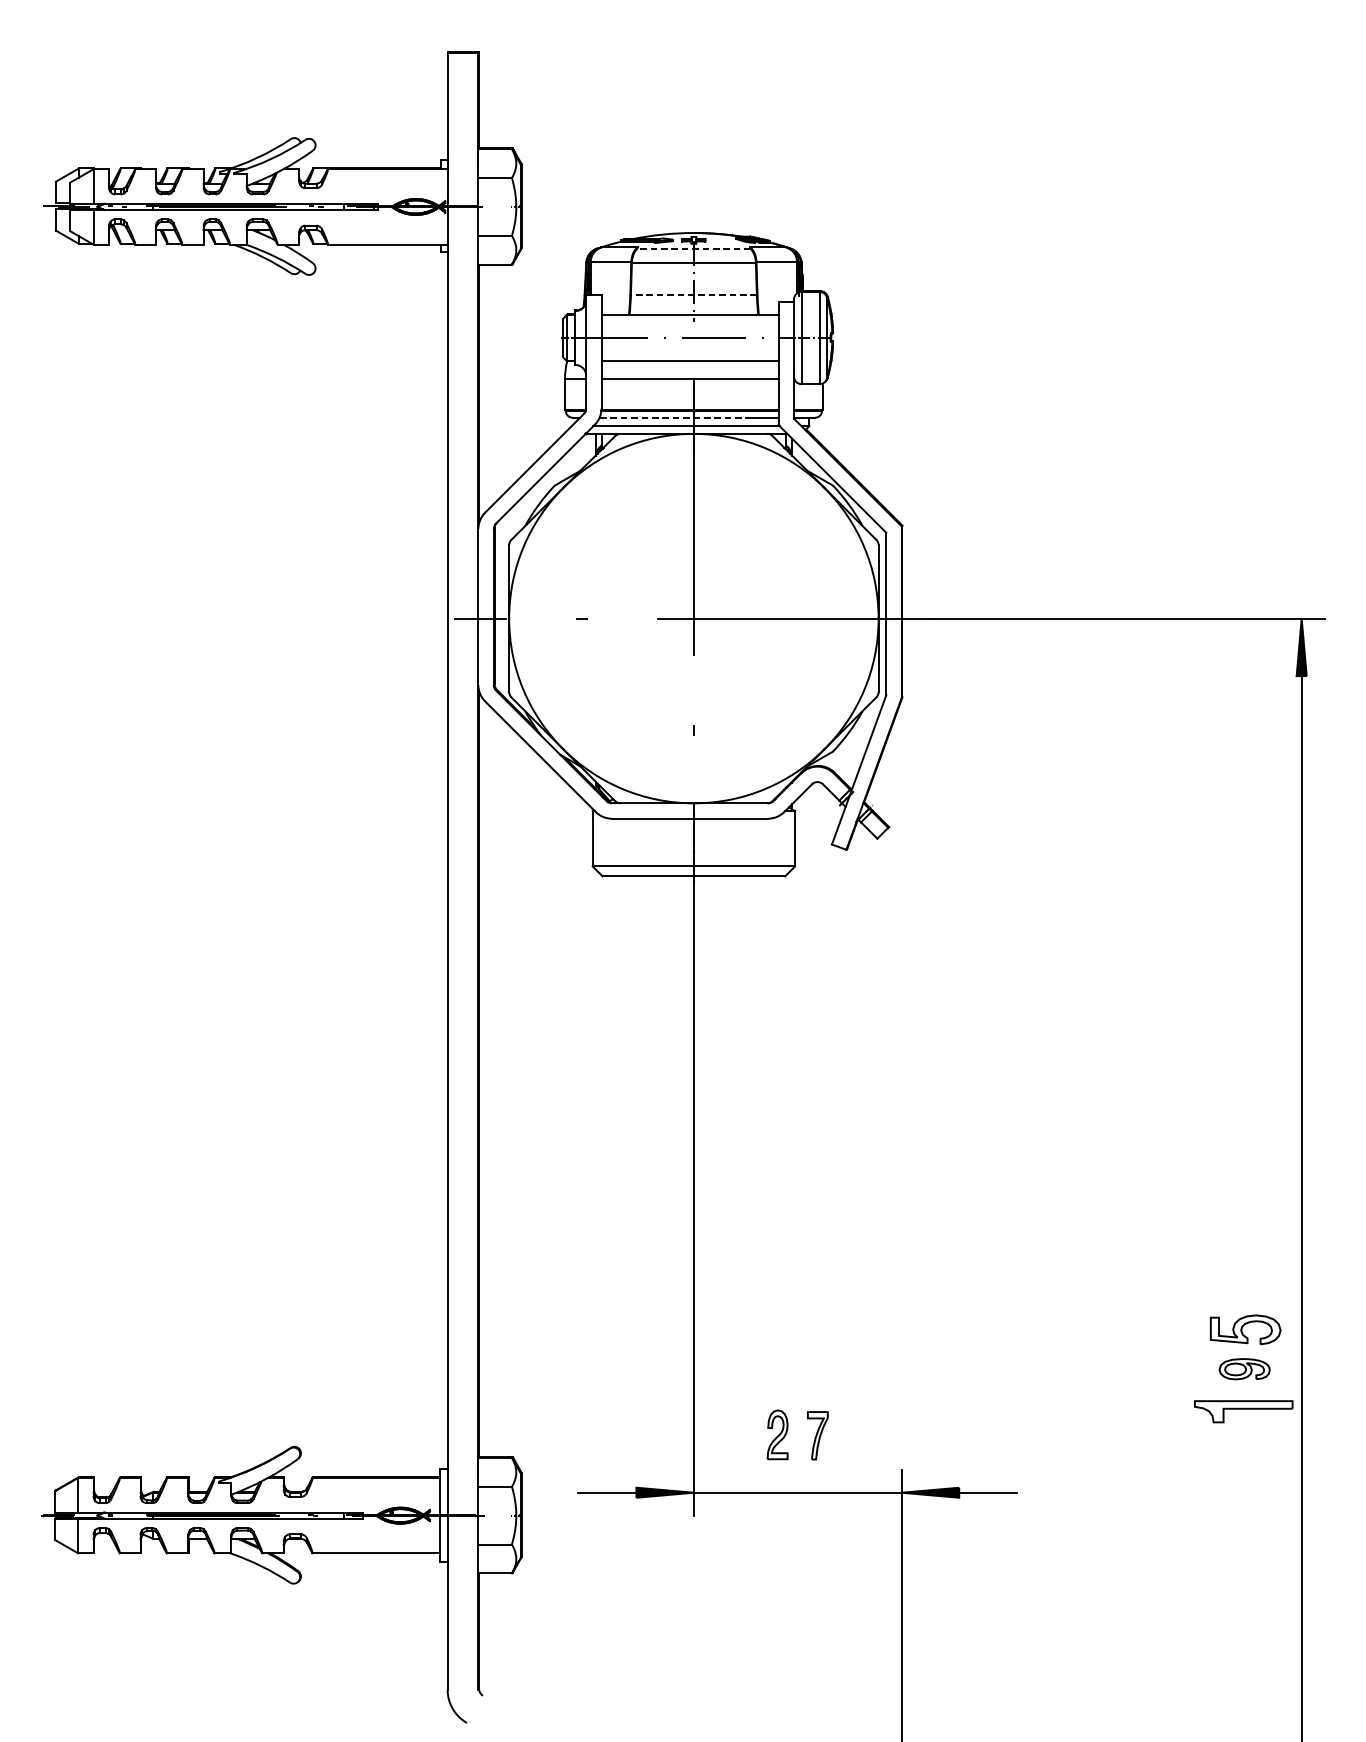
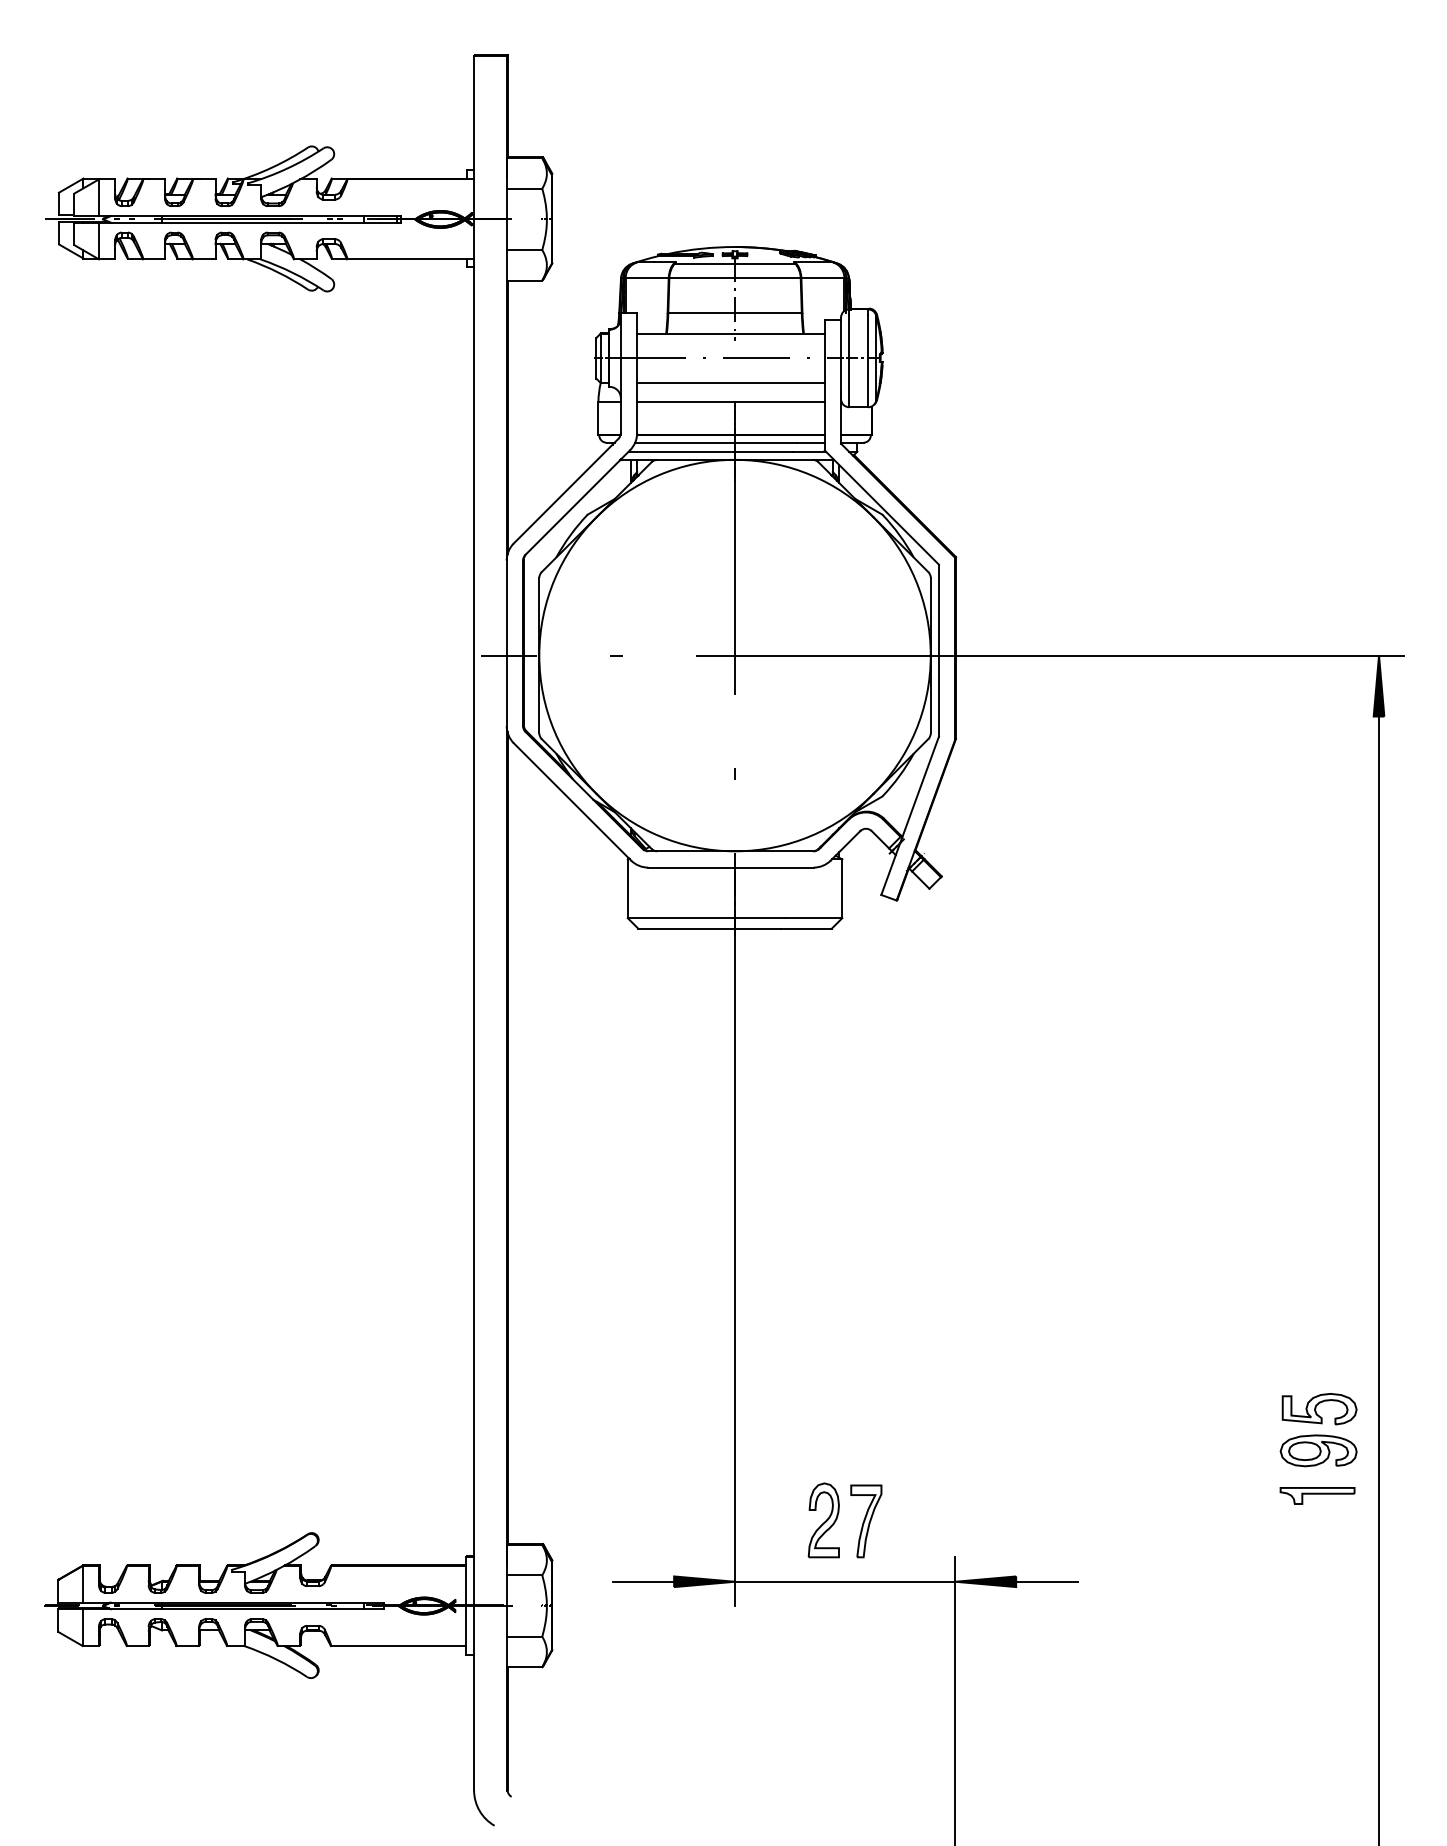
line: (693, 248) -> (734, 263), dashed -> solid
line: (694, 295) -> (735, 313), dashed -> solid
line: (675, 417) -> (715, 442), dashed -> solid
part: (1244, 1368) -> (1318, 1450), size x1.43
part: (1243, 1411) -> (1317, 1495), size x0.71
part: (777, 1434) -> (823, 1520), size x1.43
part: (817, 1435) -> (866, 1521), size x1.43

